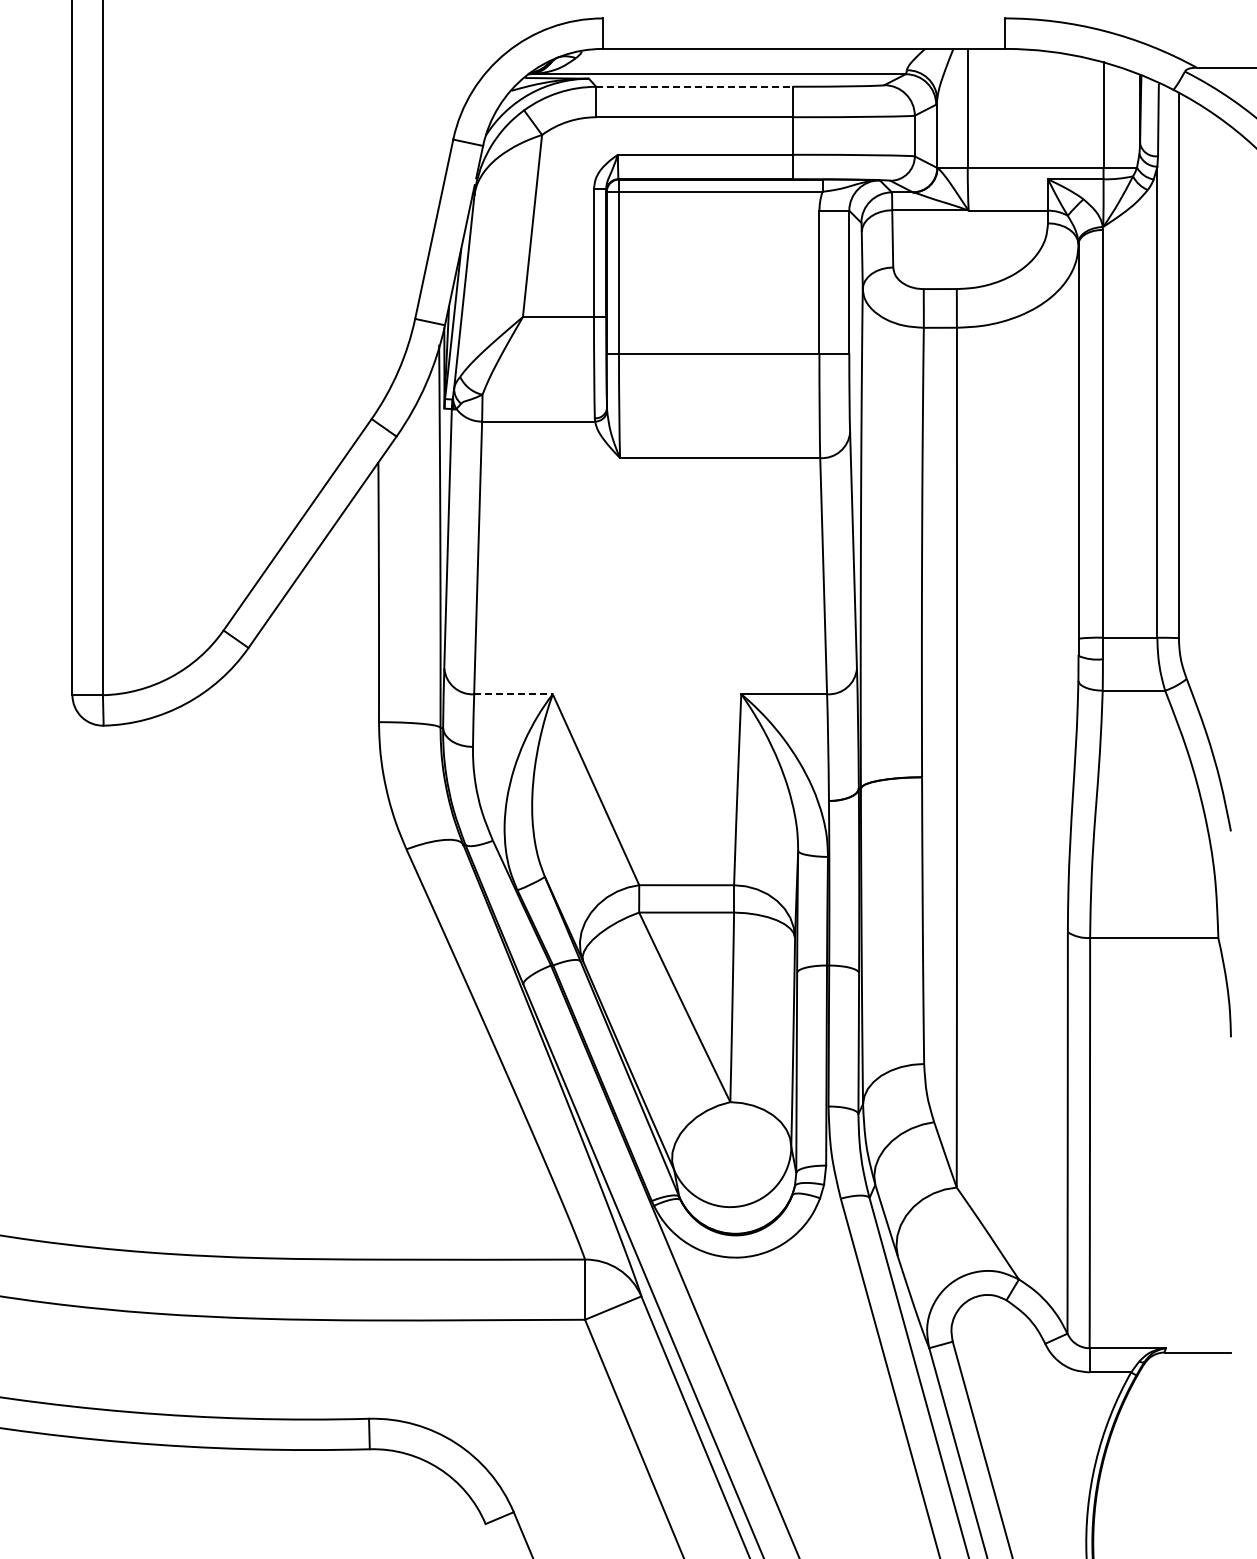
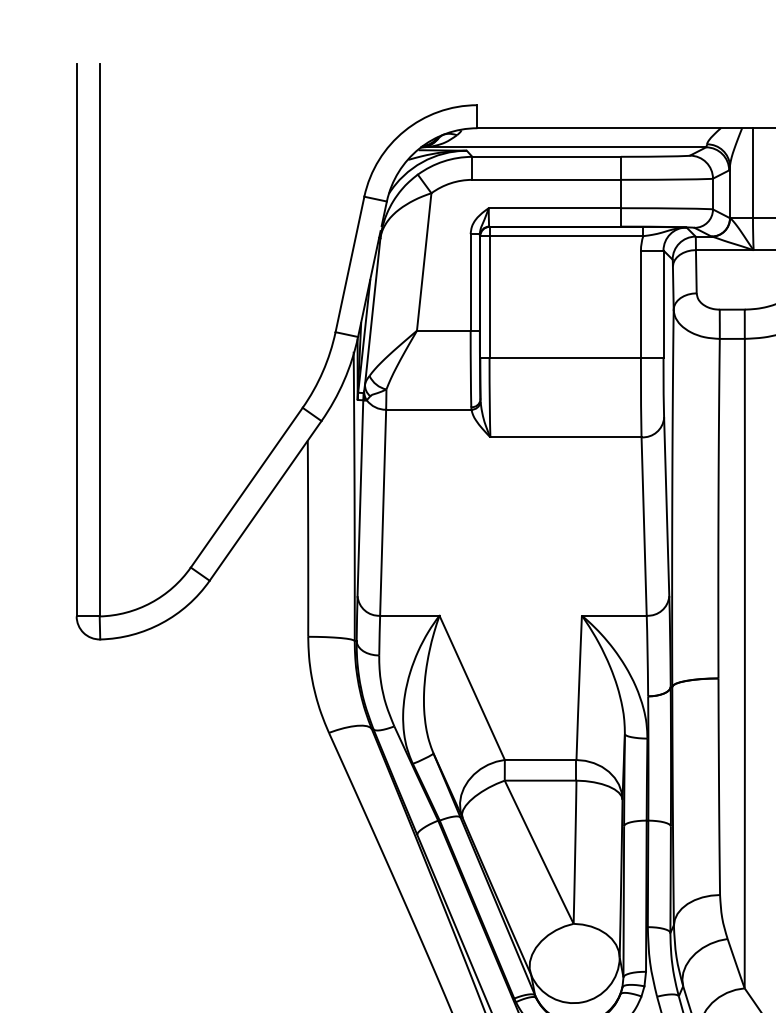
line: (695, 86) -> (547, 156), dashed -> solid
line: (513, 694) -> (409, 615), dashed -> solid

